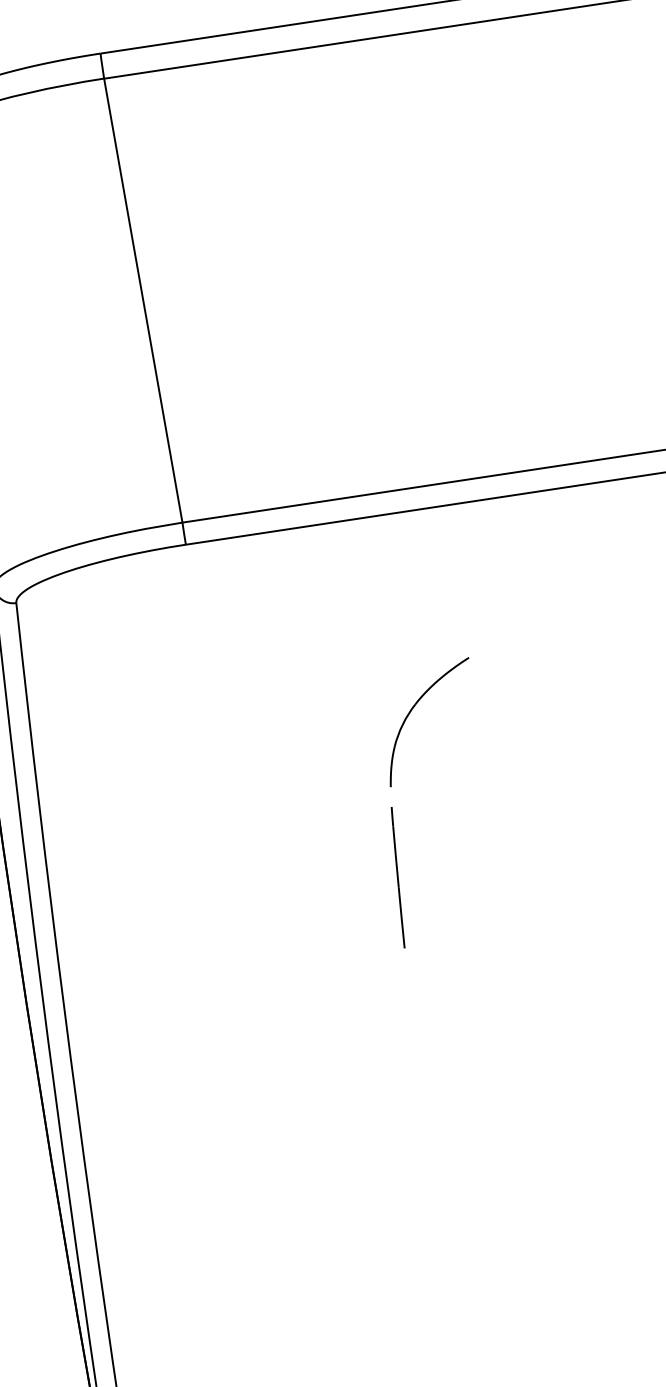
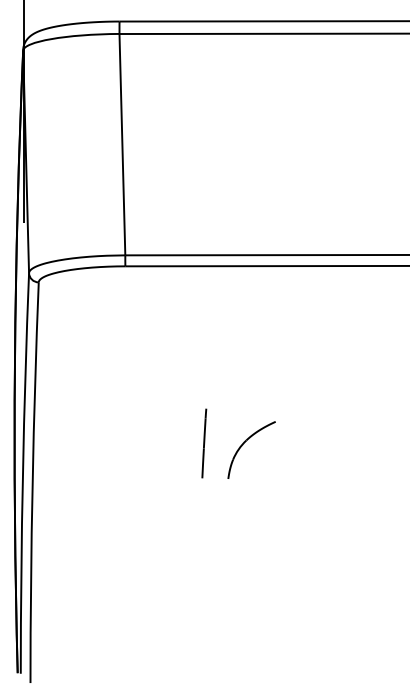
part: (414, 708) -> (245, 442), moved

